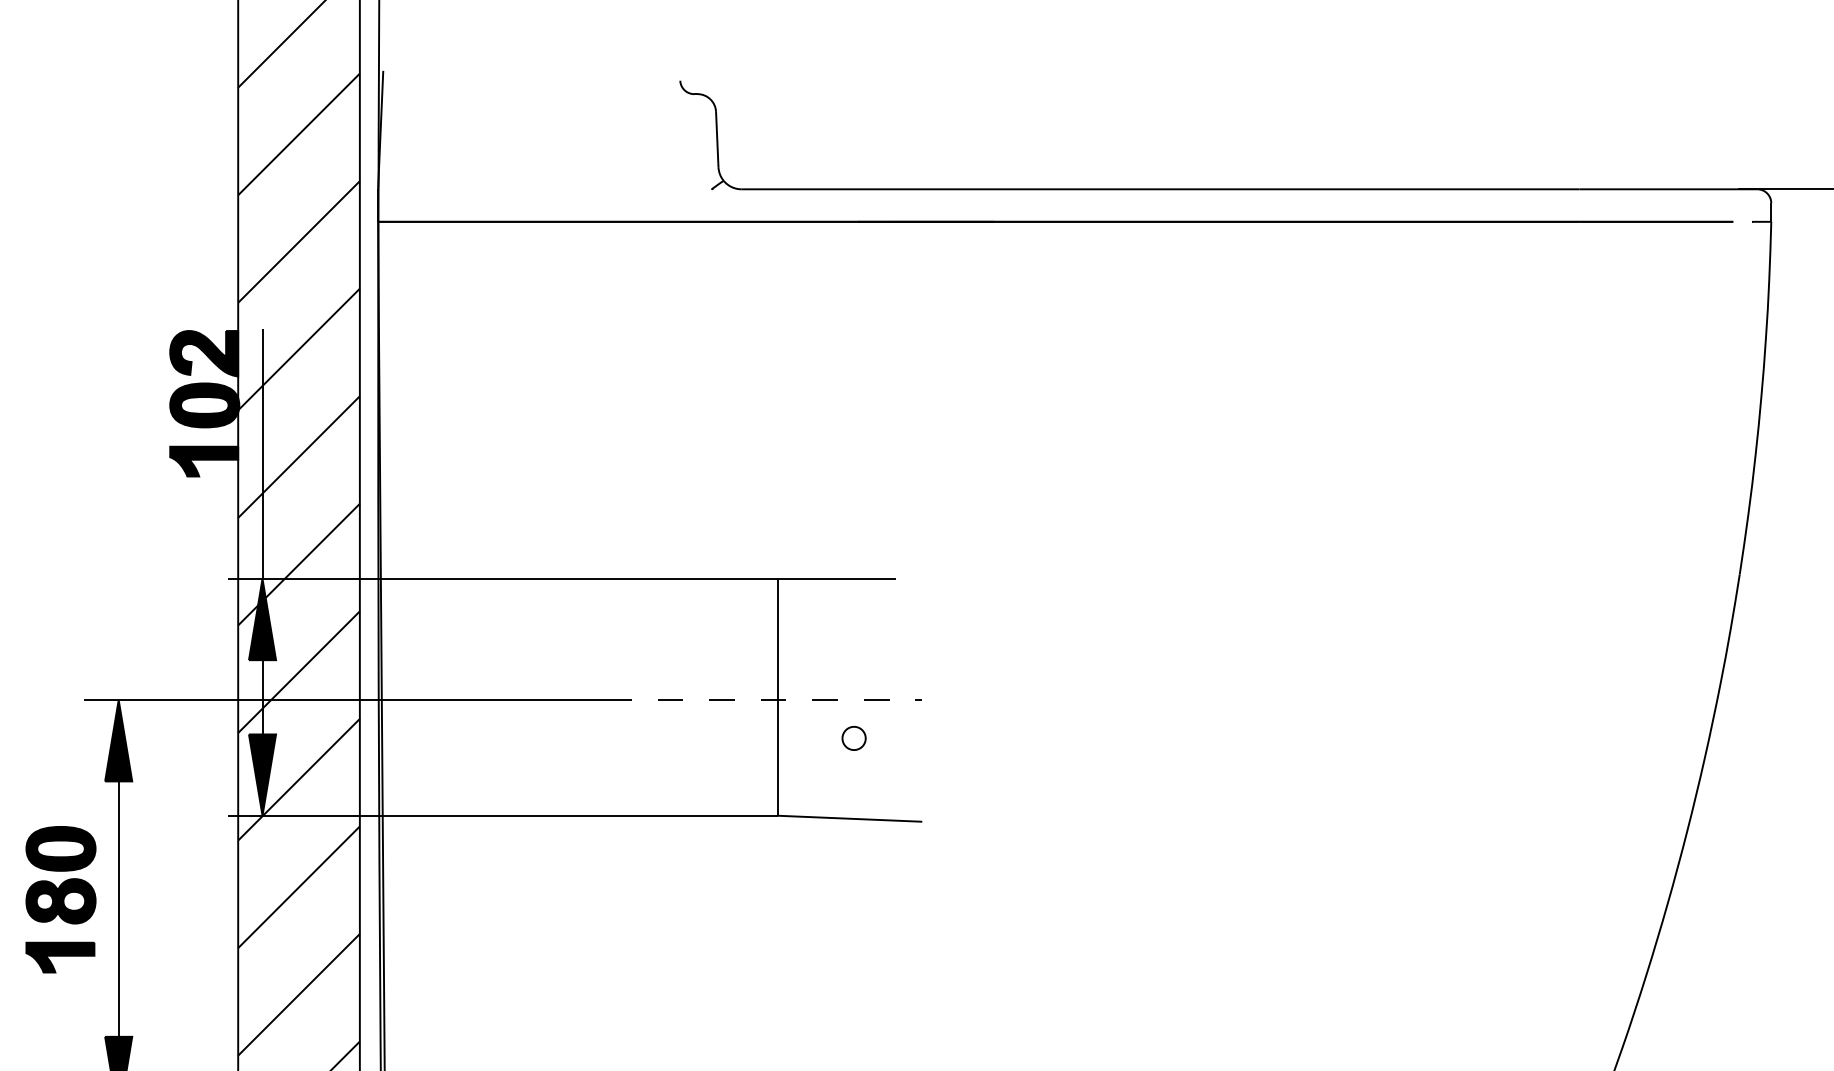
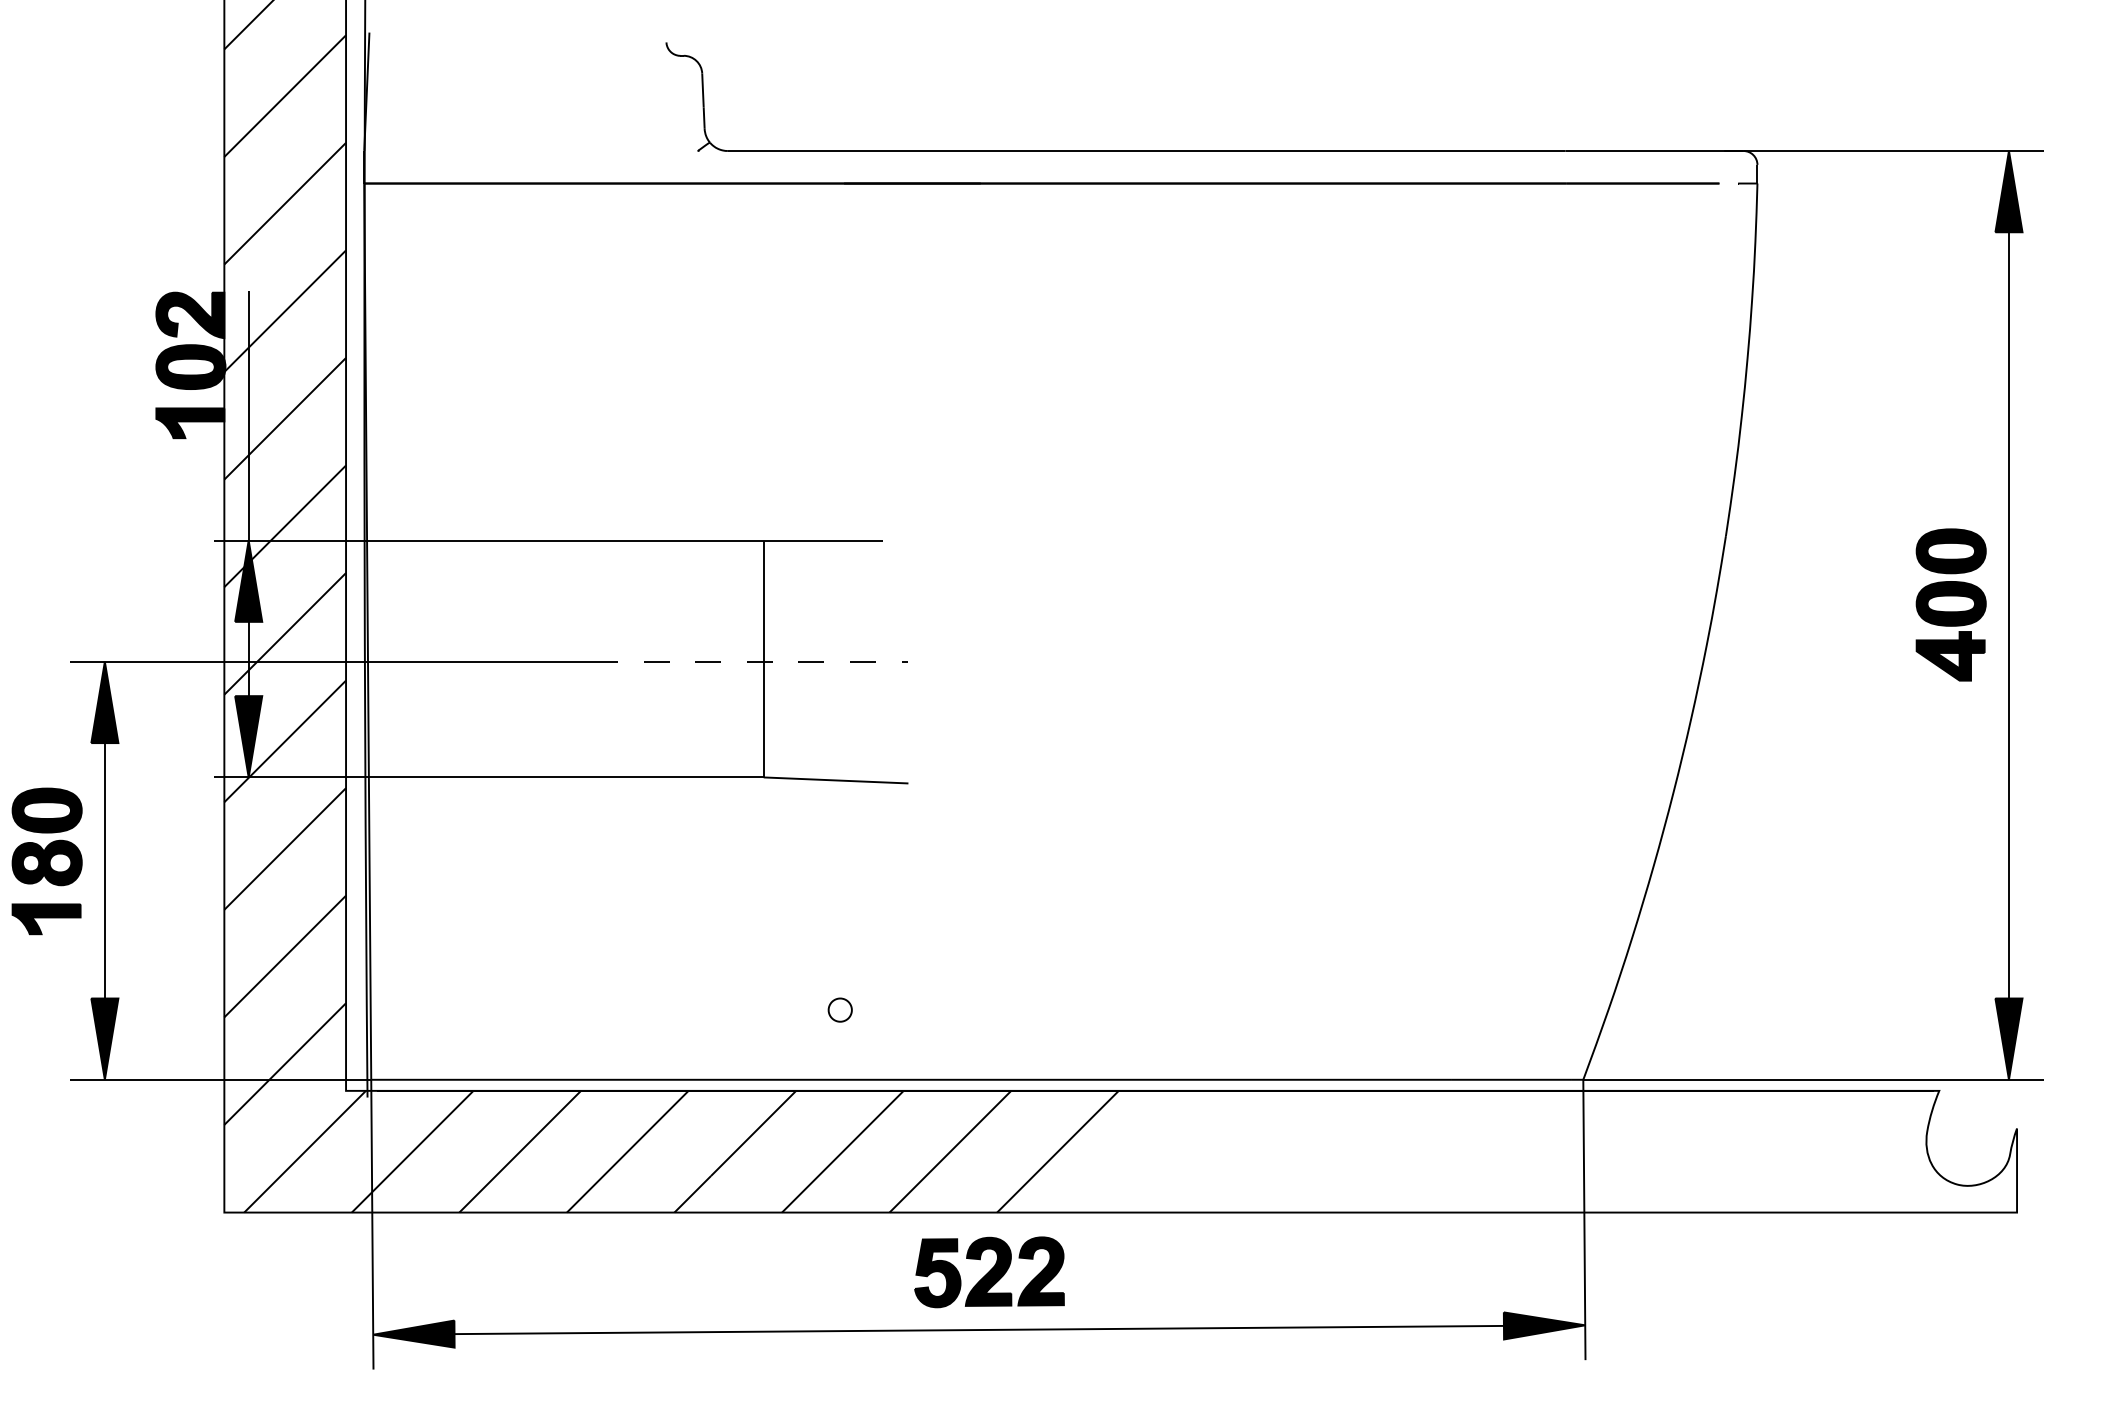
part: (853, 737) -> (839, 1009), moved

